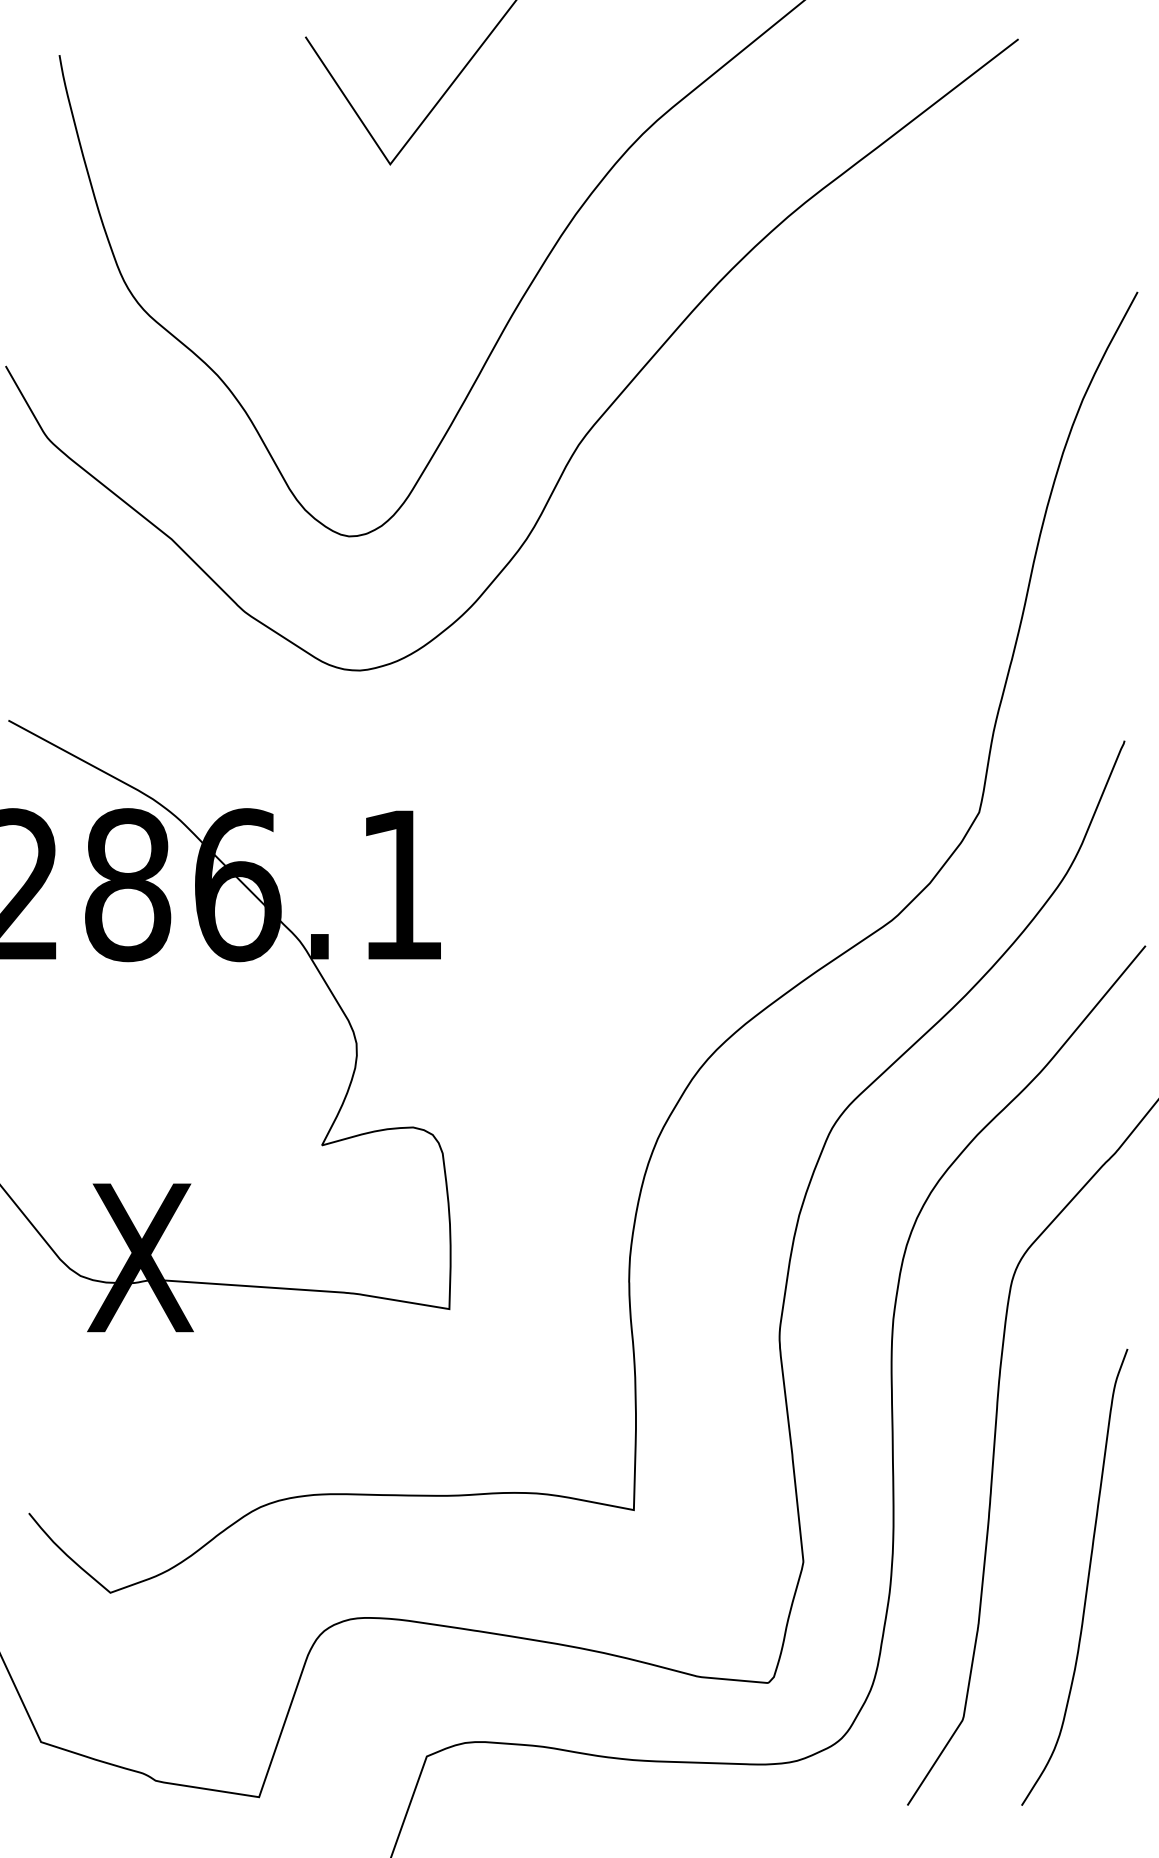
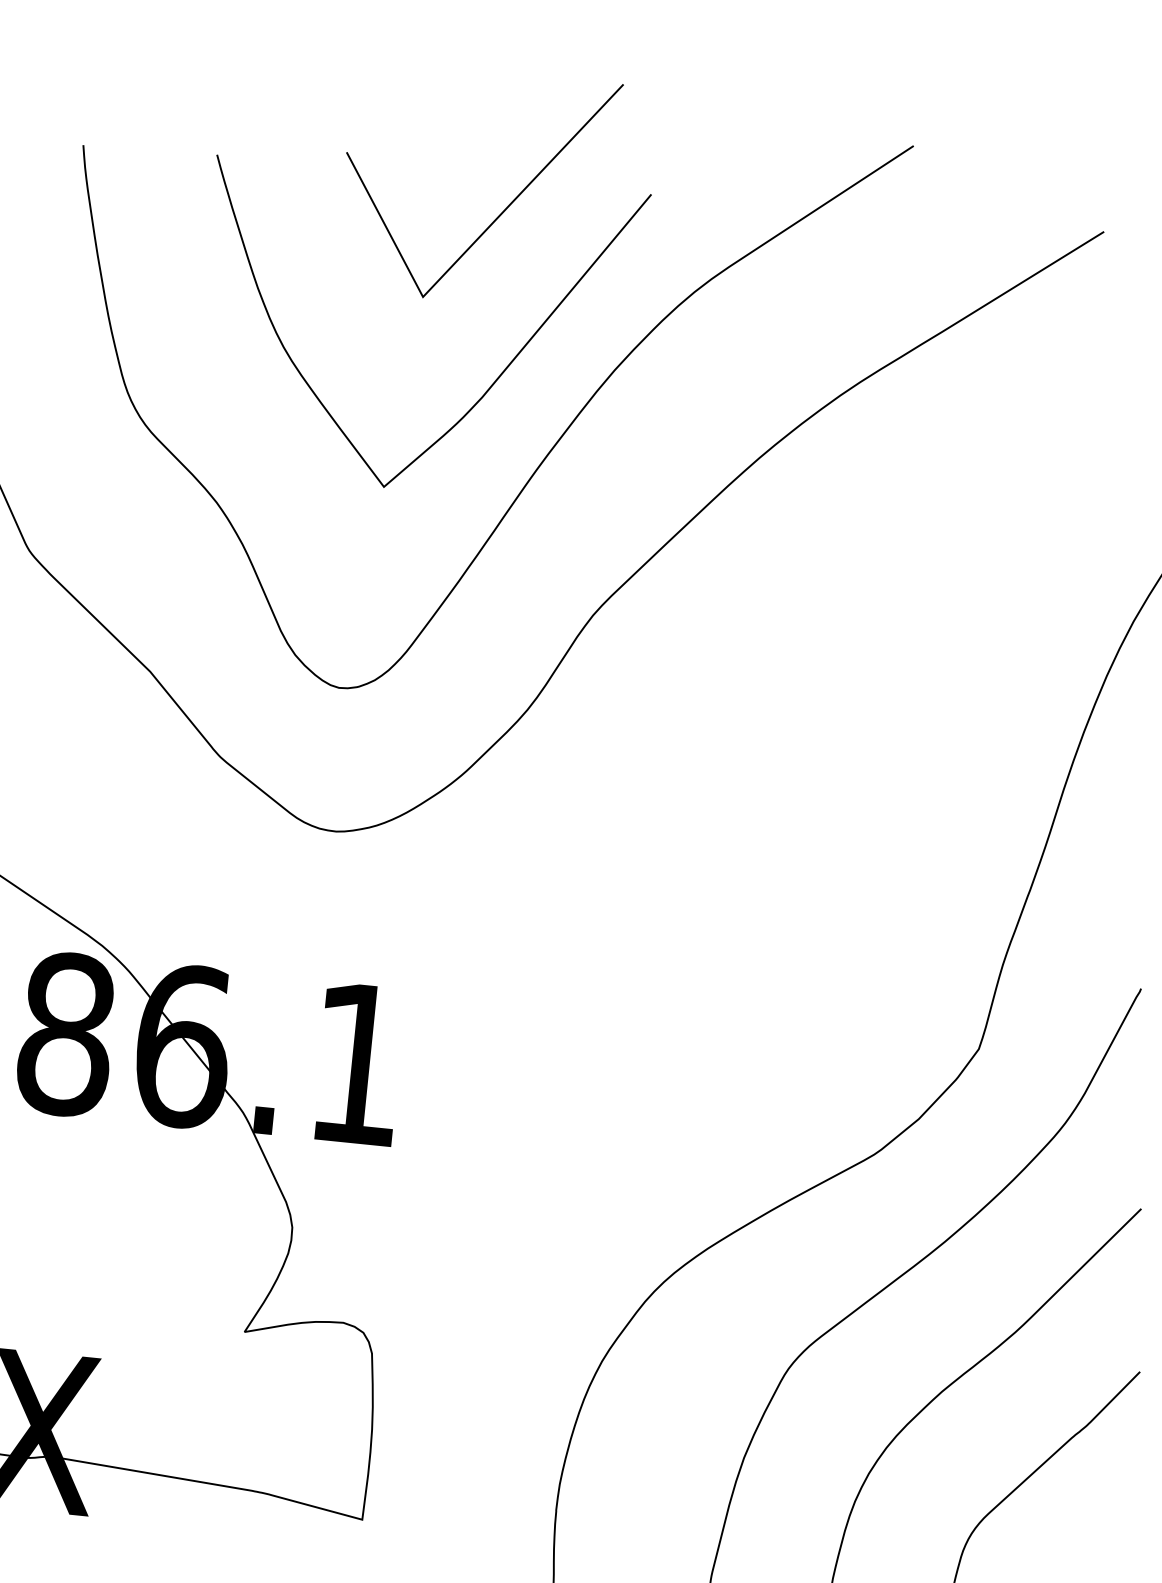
curve: (459, 243) -> (488, 388), added

